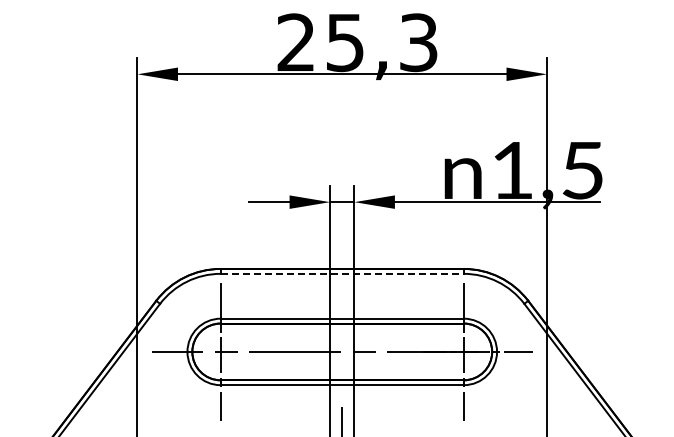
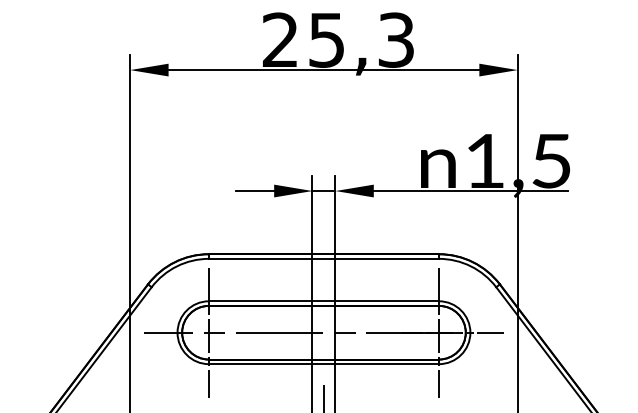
line: (342, 273) -> (324, 258), dashed -> solid

